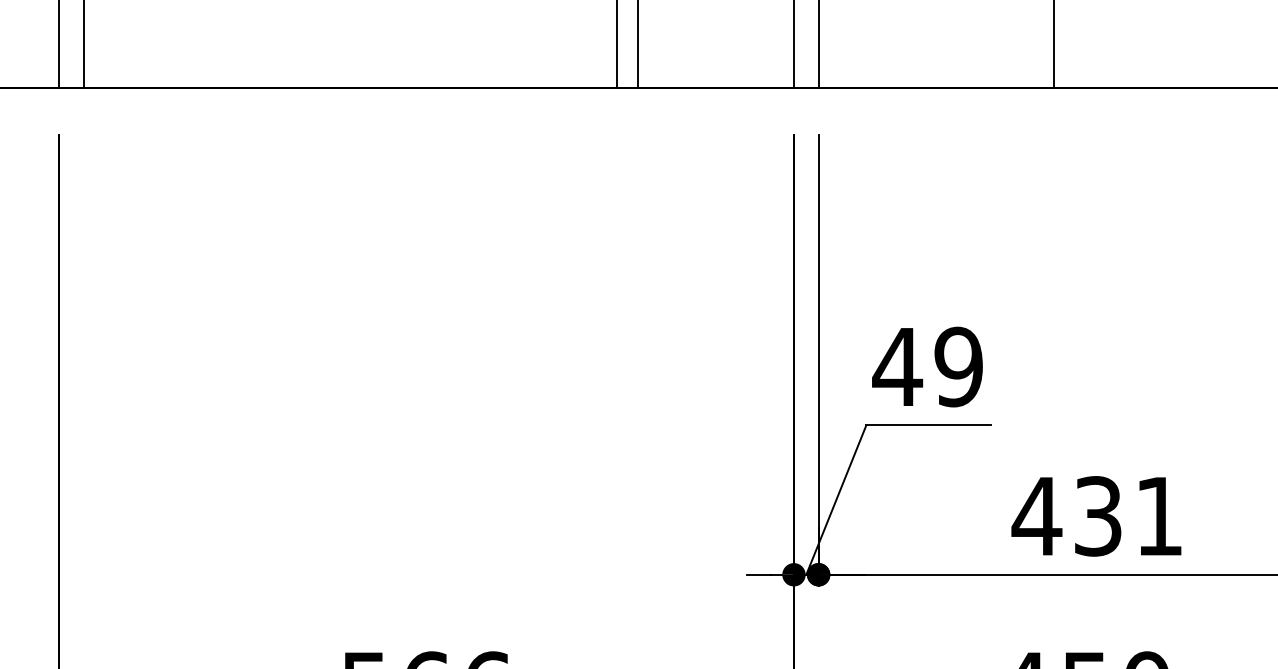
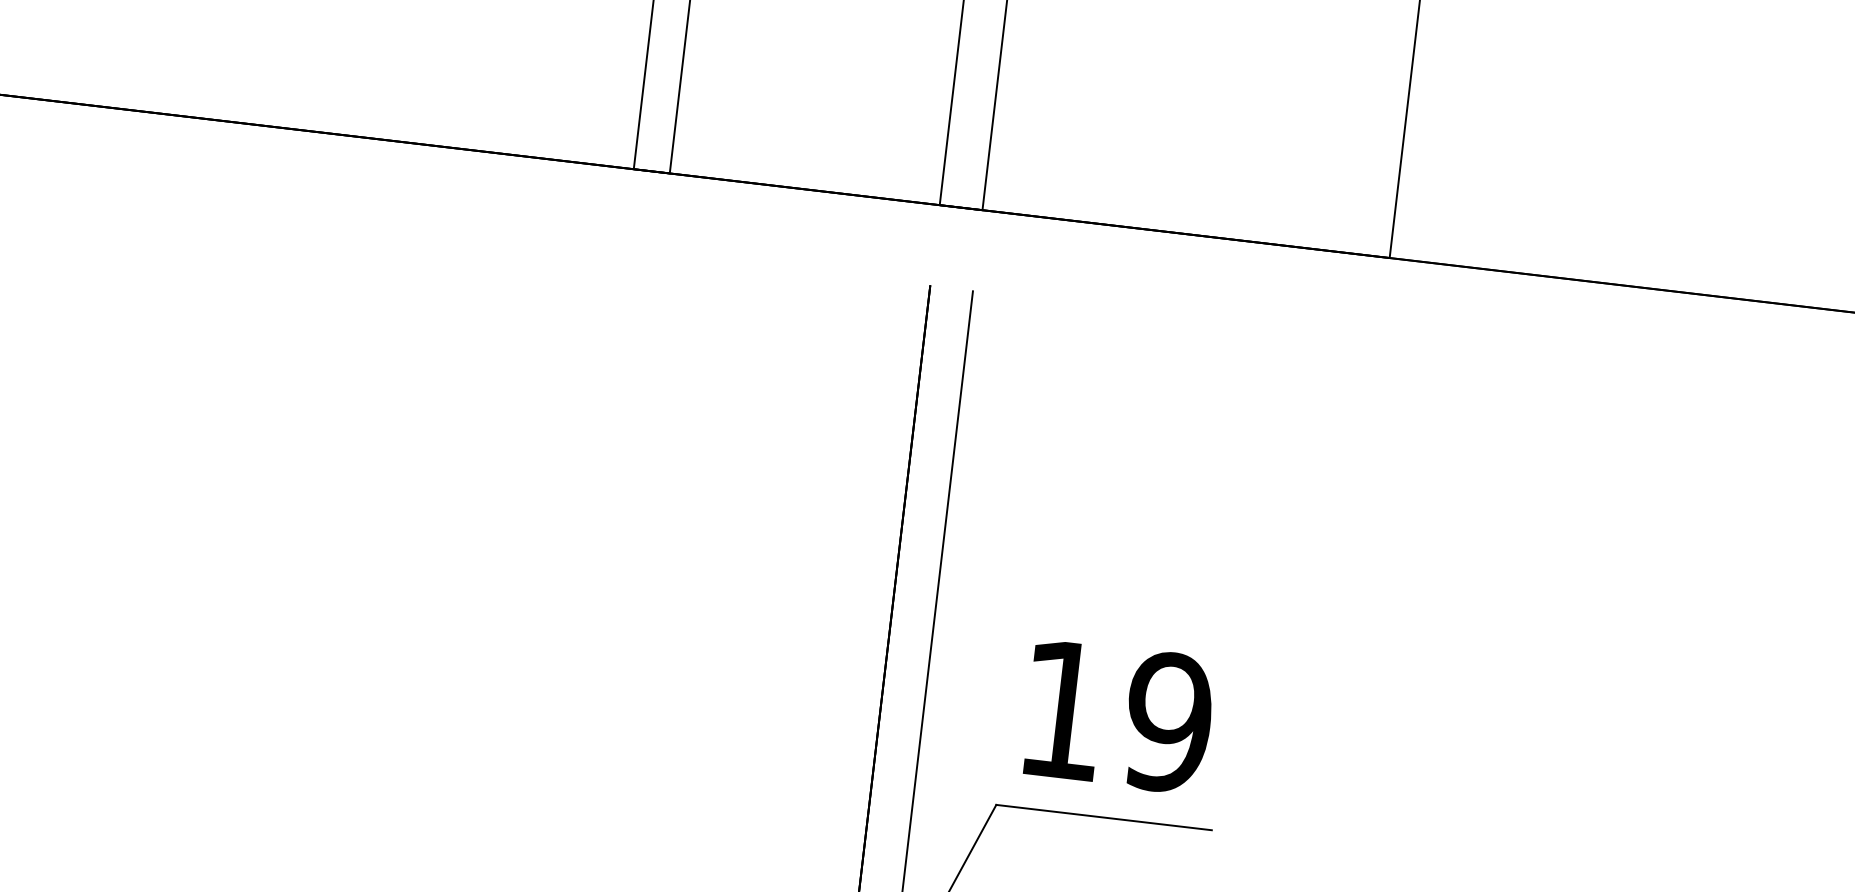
text: (897, 366) -> (1062, 709), 49 -> 19

